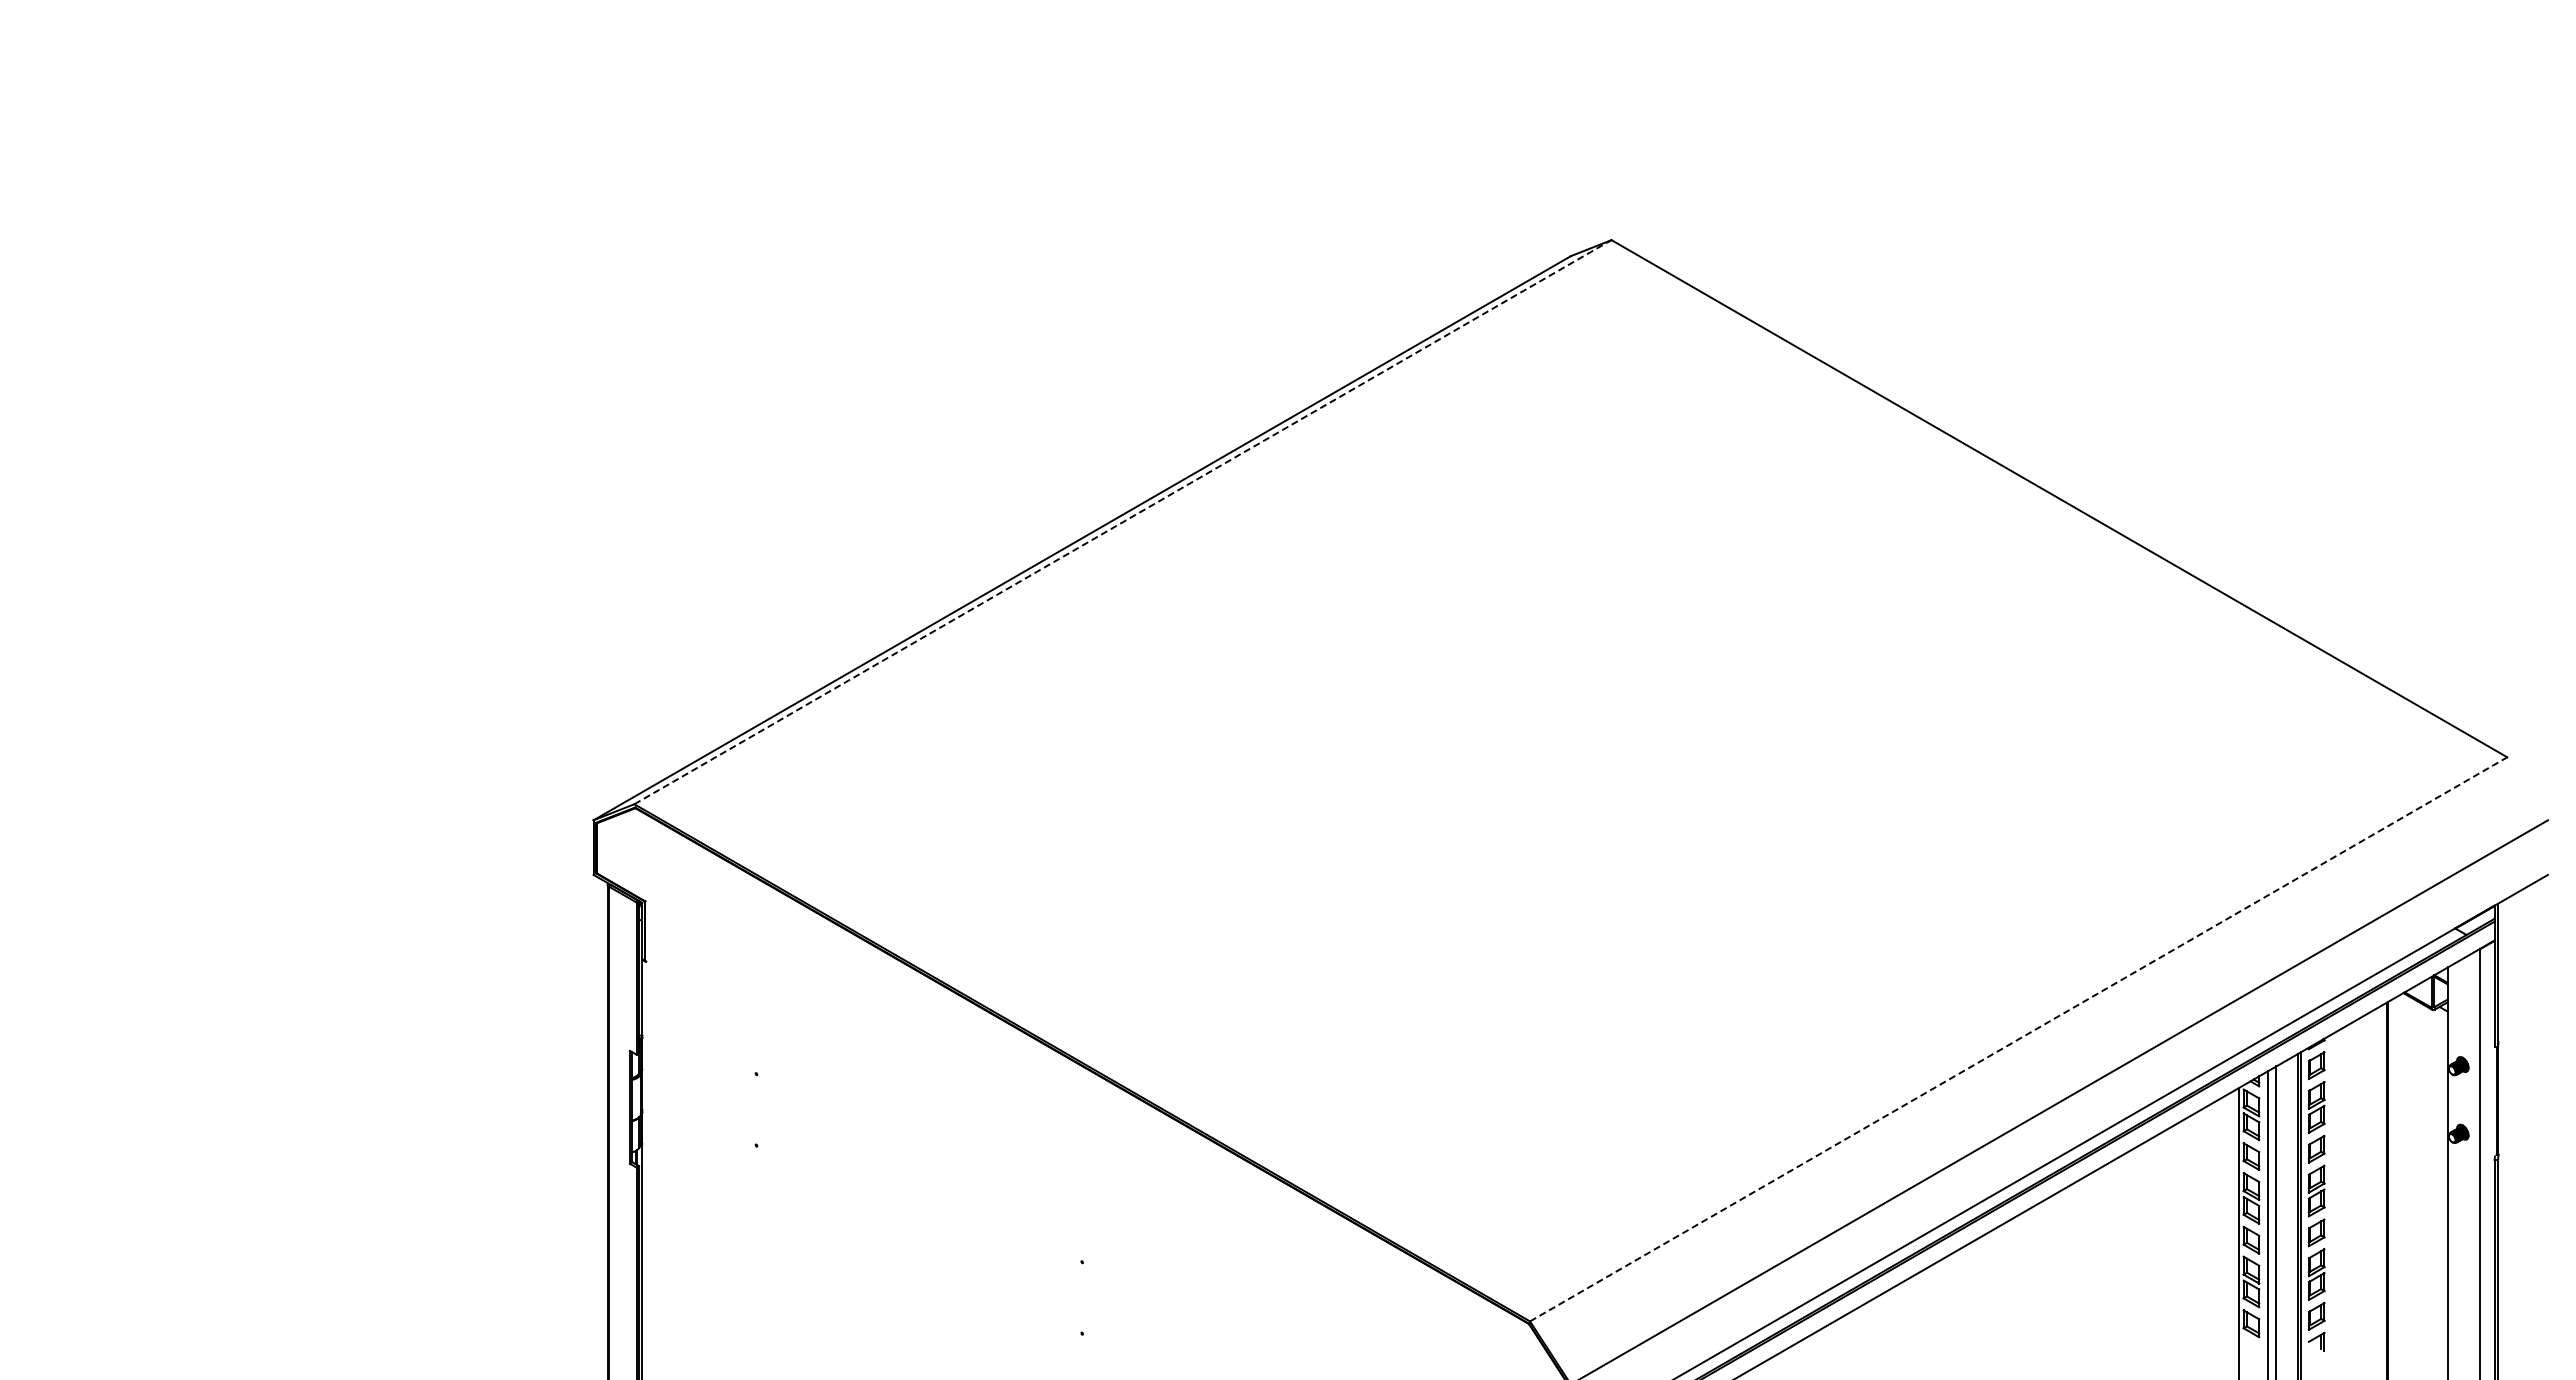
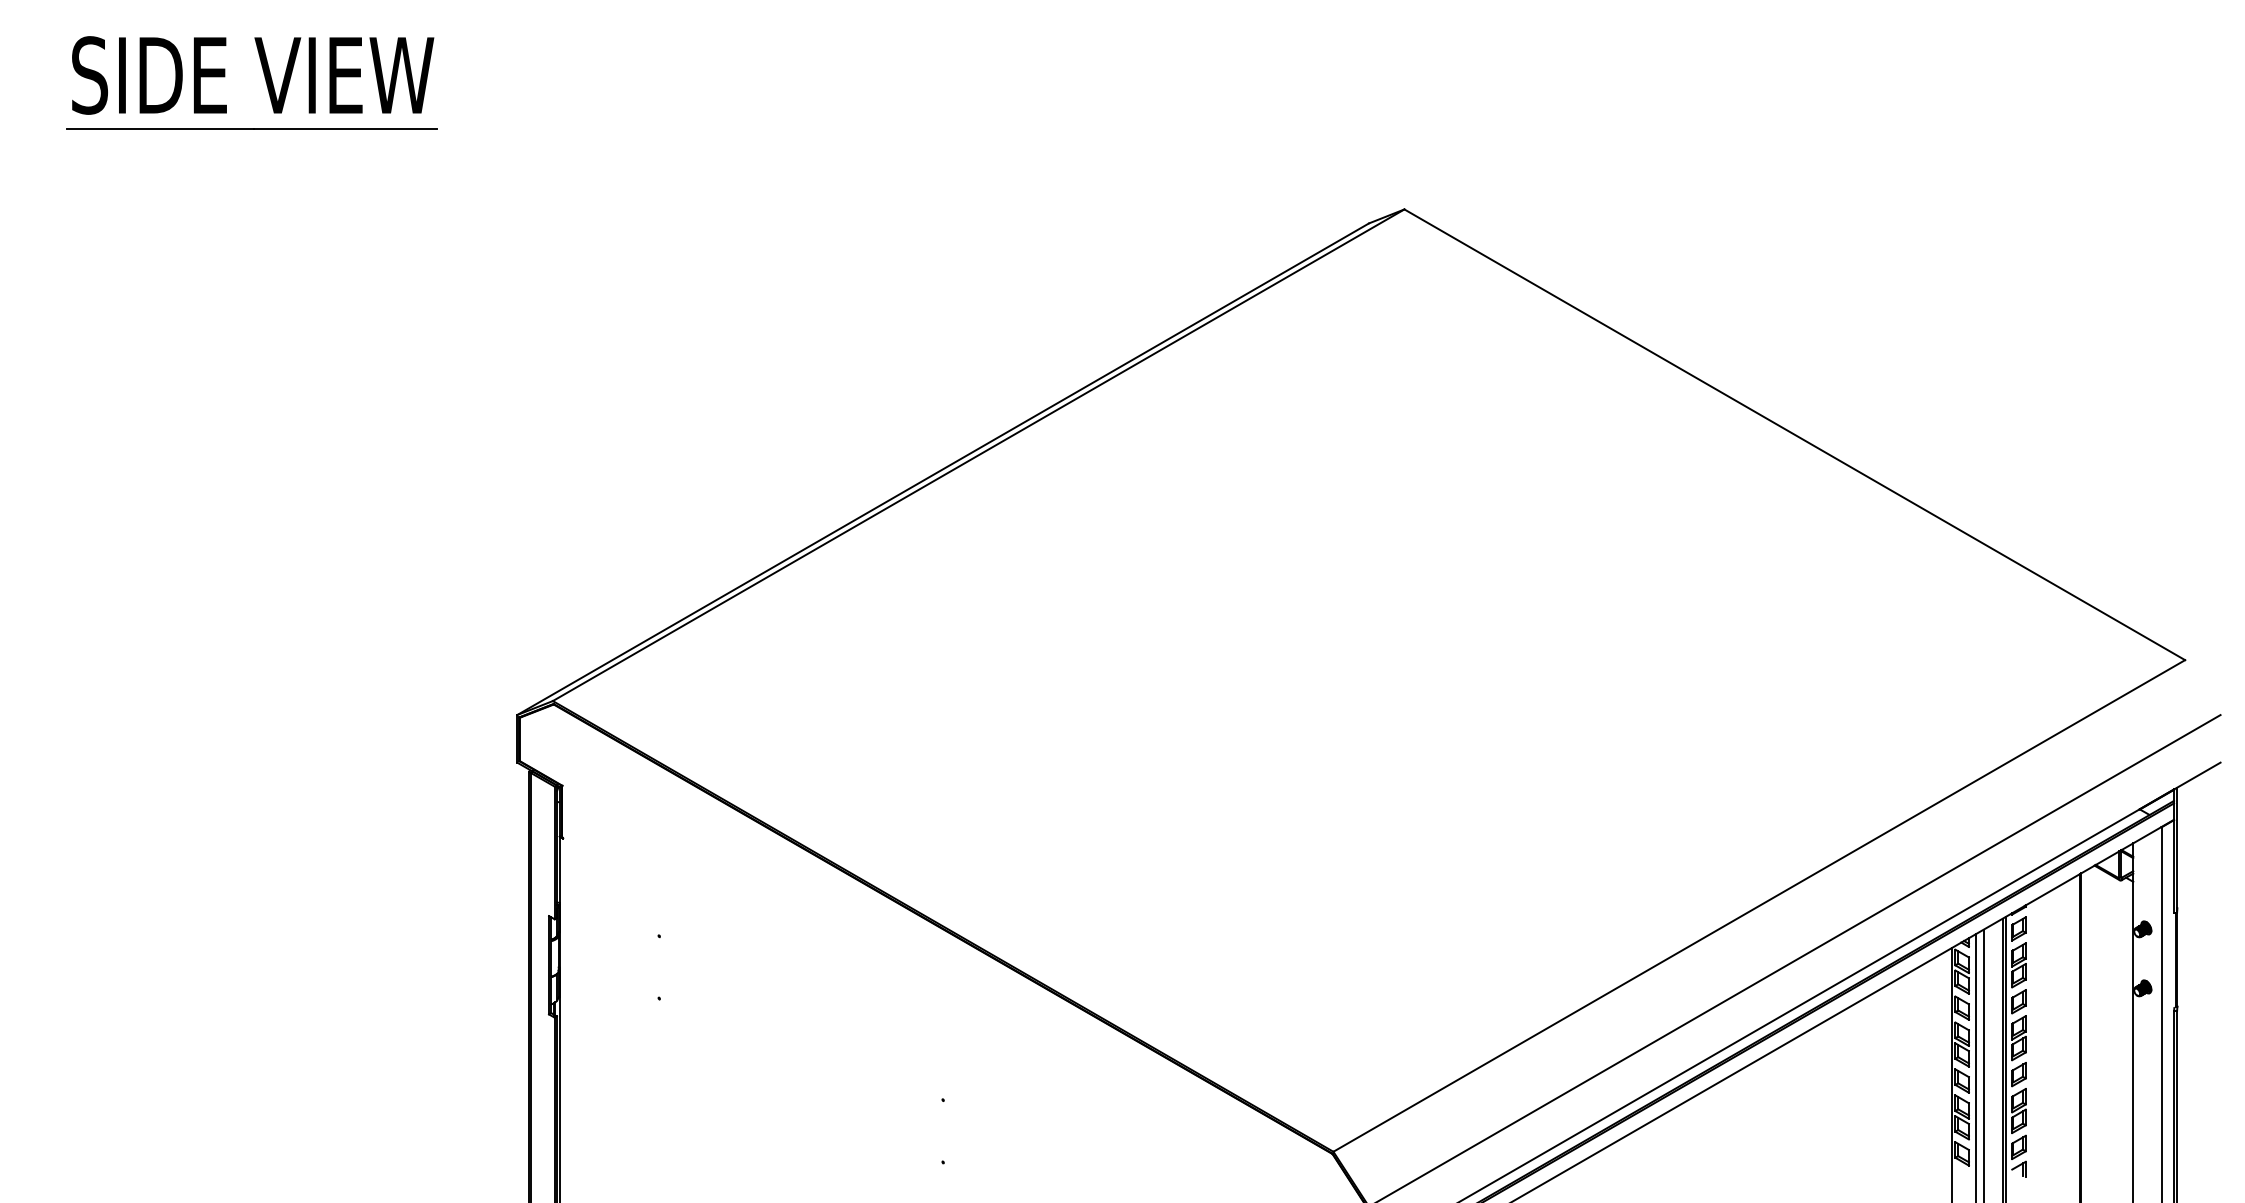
part: (303, 89) -> (264, 78), added
line: (1123, 521) -> (979, 454), dashed -> solid
line: (2019, 1039) -> (1760, 906), dashed -> solid

